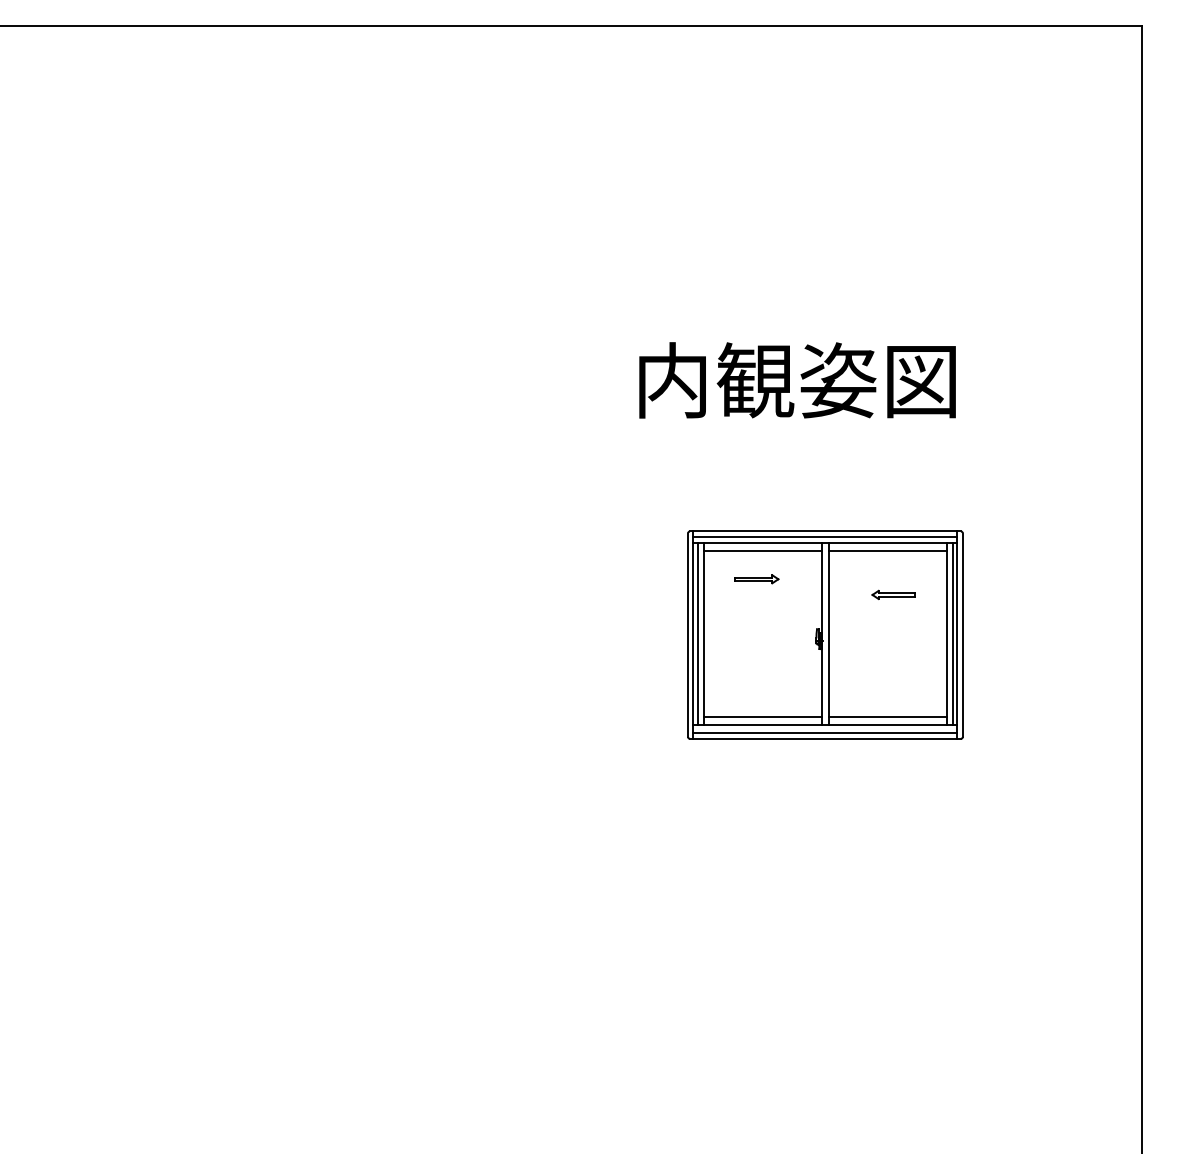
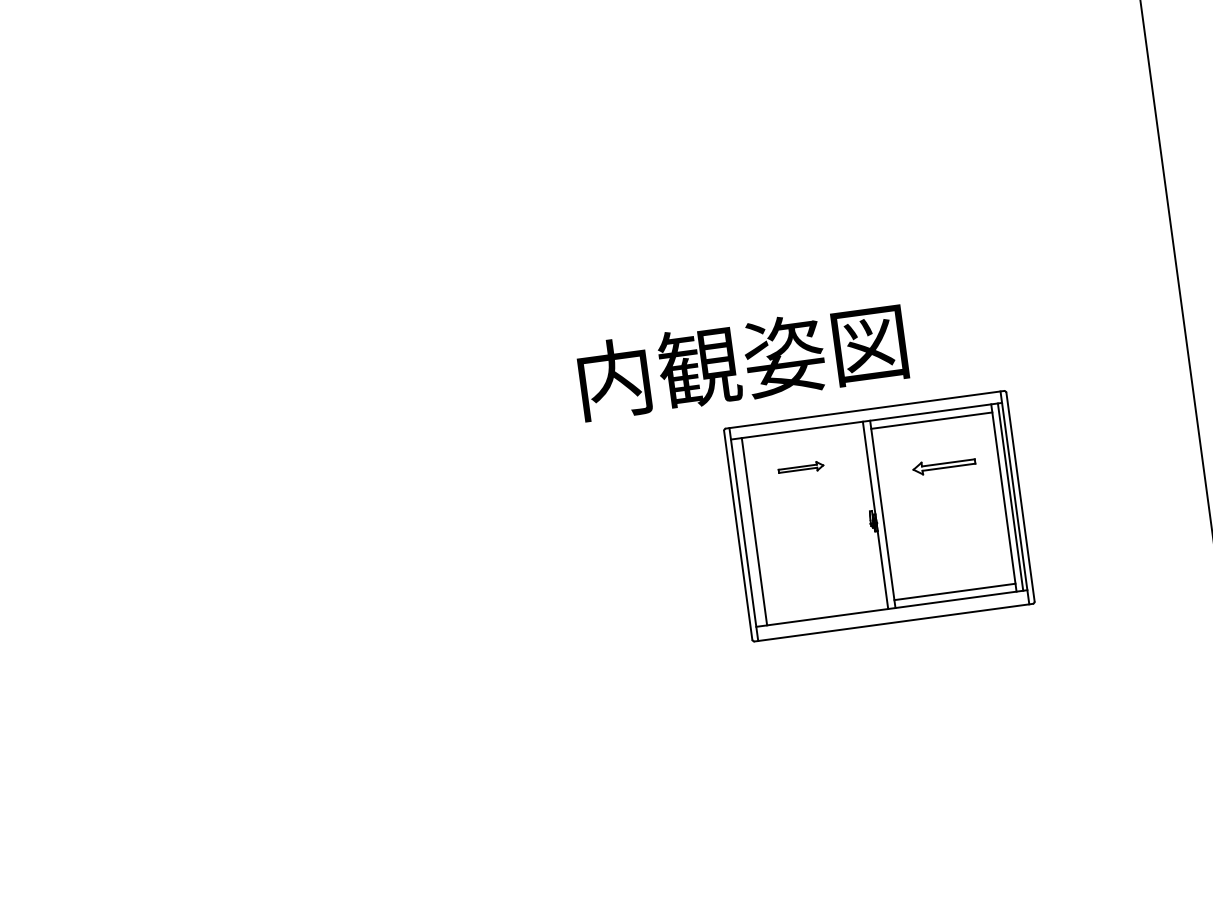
text: (797, 380) -> (742, 361), moved
line: (825, 536) -> (865, 414), removed
line: (762, 550) -> (802, 438), removed
part: (893, 594) -> (943, 465), size x1.4
line: (697, 633) -> (747, 532), removed
line: (762, 717) -> (826, 609), removed
line: (825, 733) -> (893, 617), removed

